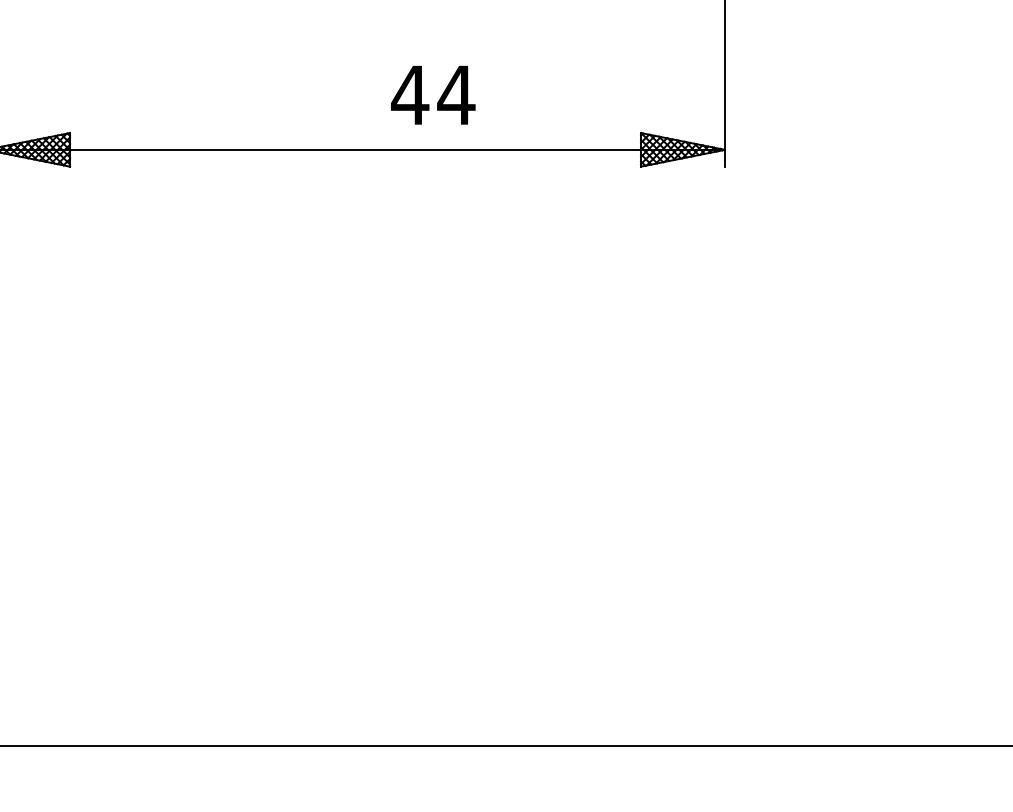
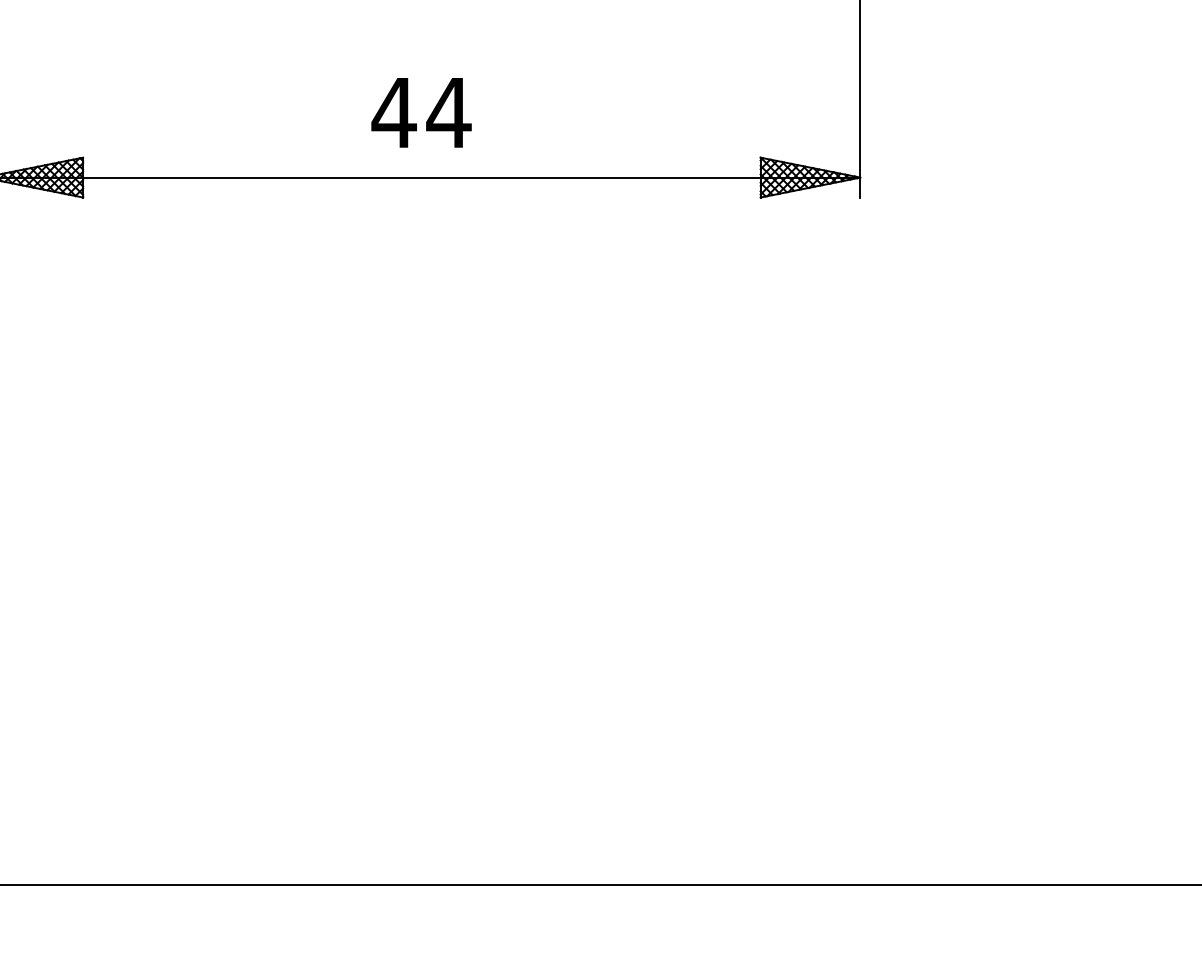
text: (433, 94) -> (421, 111), moved

